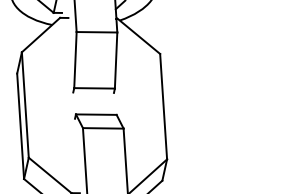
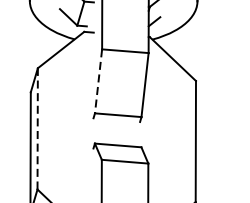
line: (75, 60) -> (98, 81), solid -> dashed
line: (25, 105) -> (37, 129), solid -> dashed

